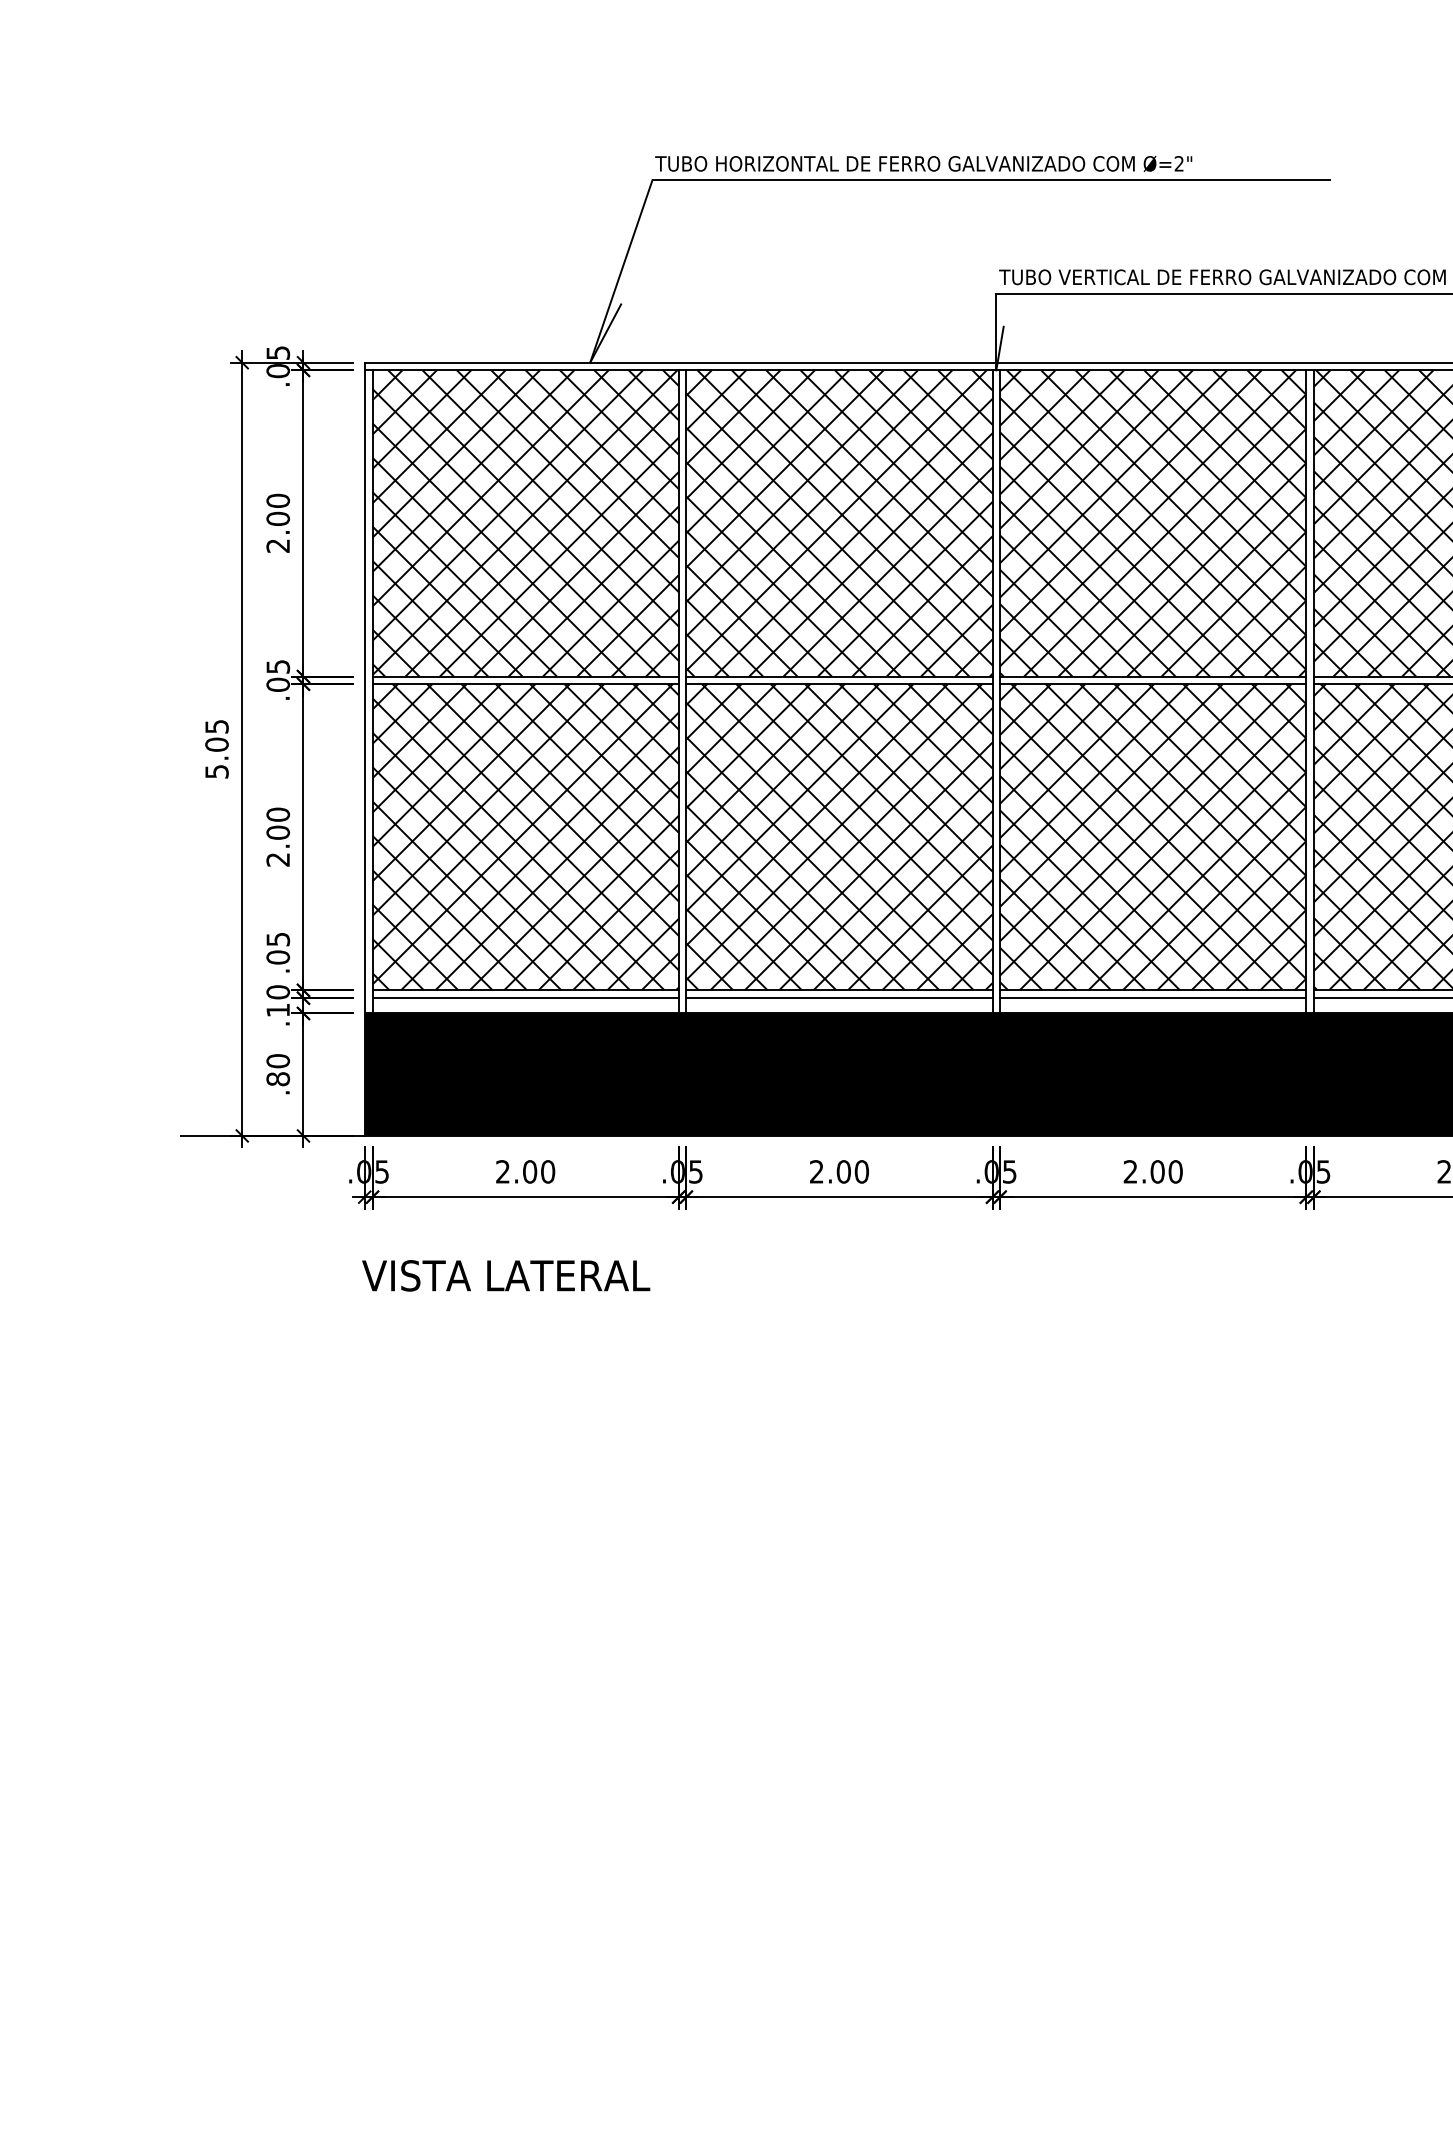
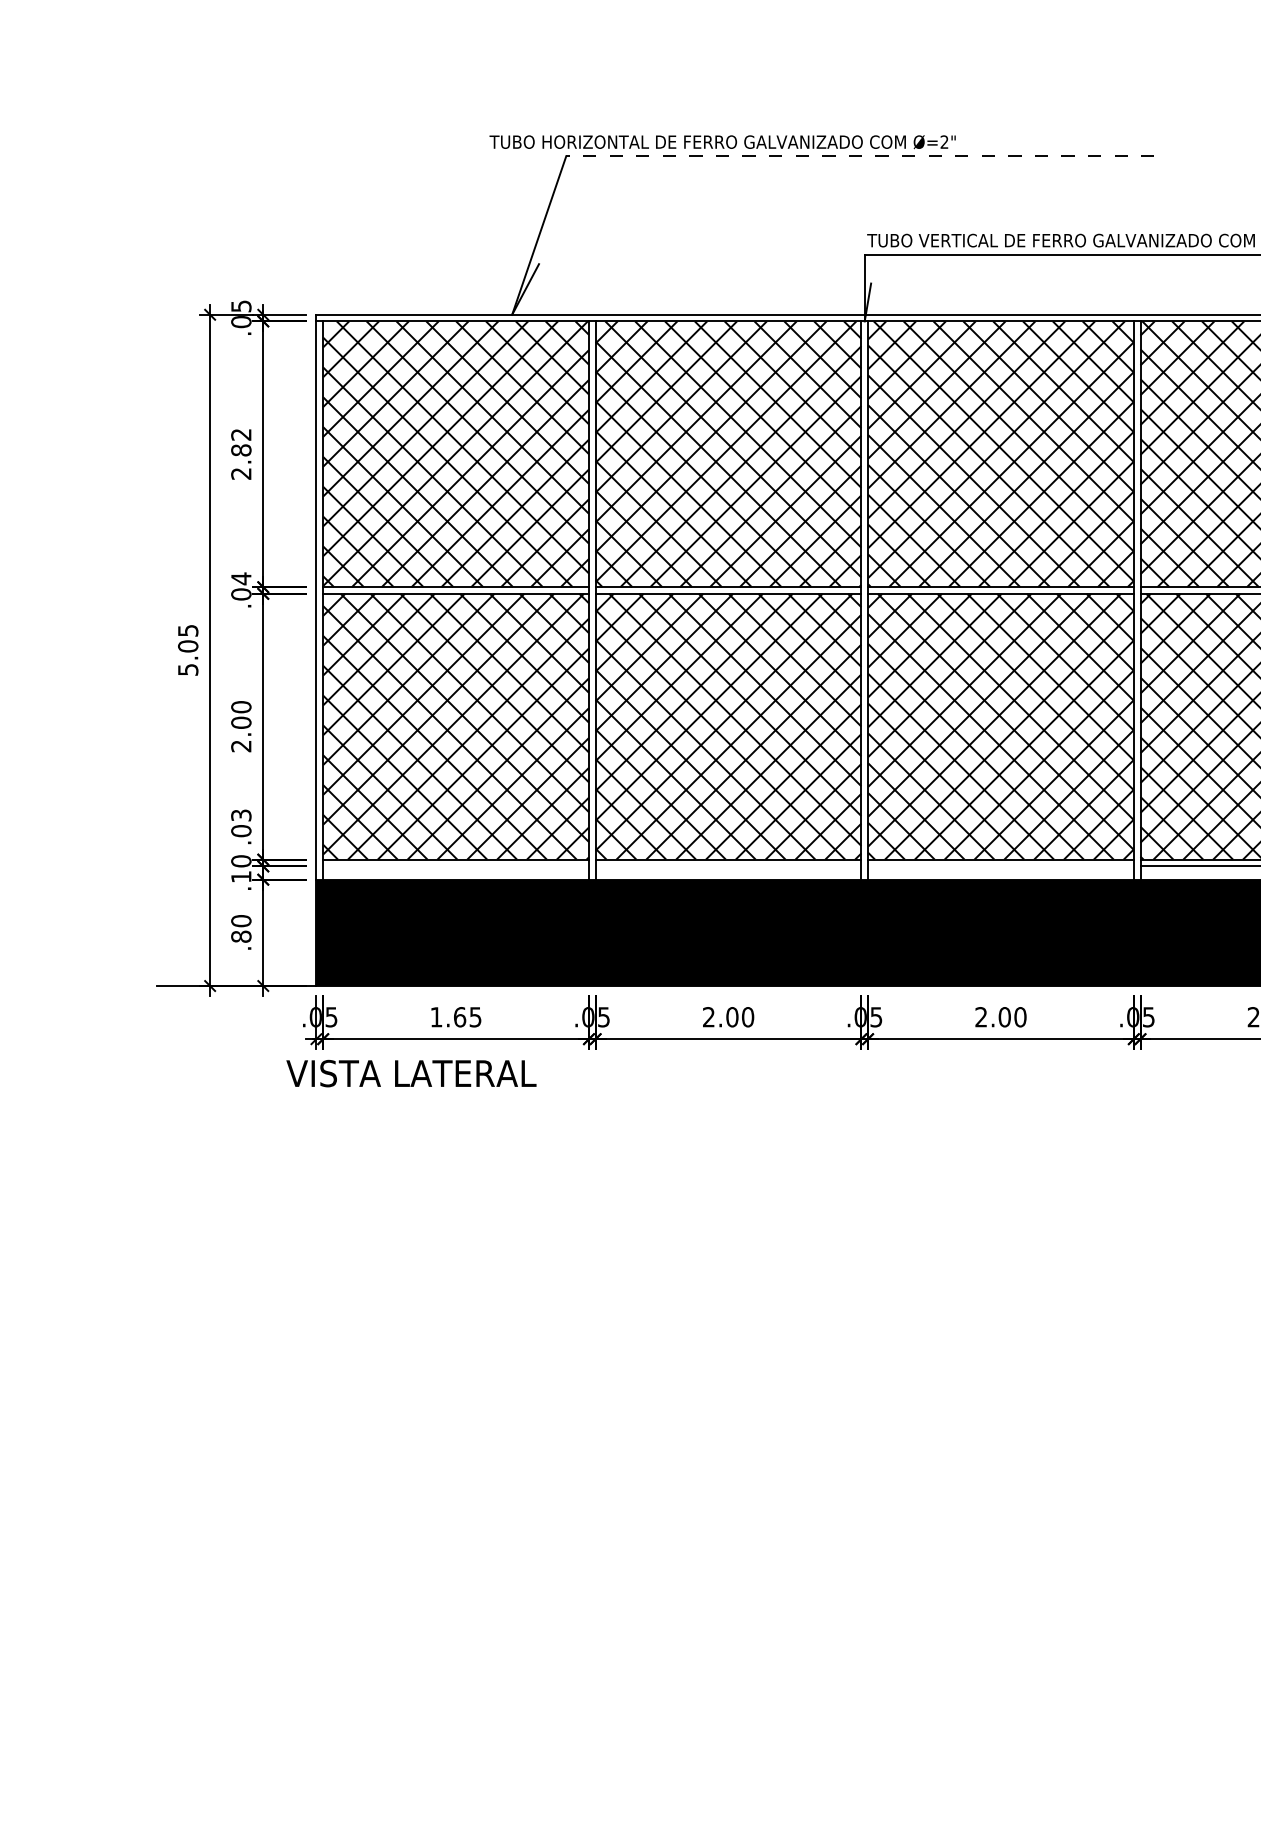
text: (923, 163) -> (722, 141), moved
line: (991, 180) -> (860, 156), solid -> dashed
text: (278, 509) -> (241, 442), 2.00 -> 2.82
text: (278, 666) -> (241, 578), .05 -> .04
text: (277, 938) -> (240, 814), .05 -> .03
line: (525, 998) -> (456, 866), removed
line: (839, 998) -> (728, 866), removed
line: (1153, 998) -> (1001, 866), removed
text: (525, 1171) -> (456, 1016), 2.00 -> 1.65
text: (506, 1275) -> (411, 1073), moved

